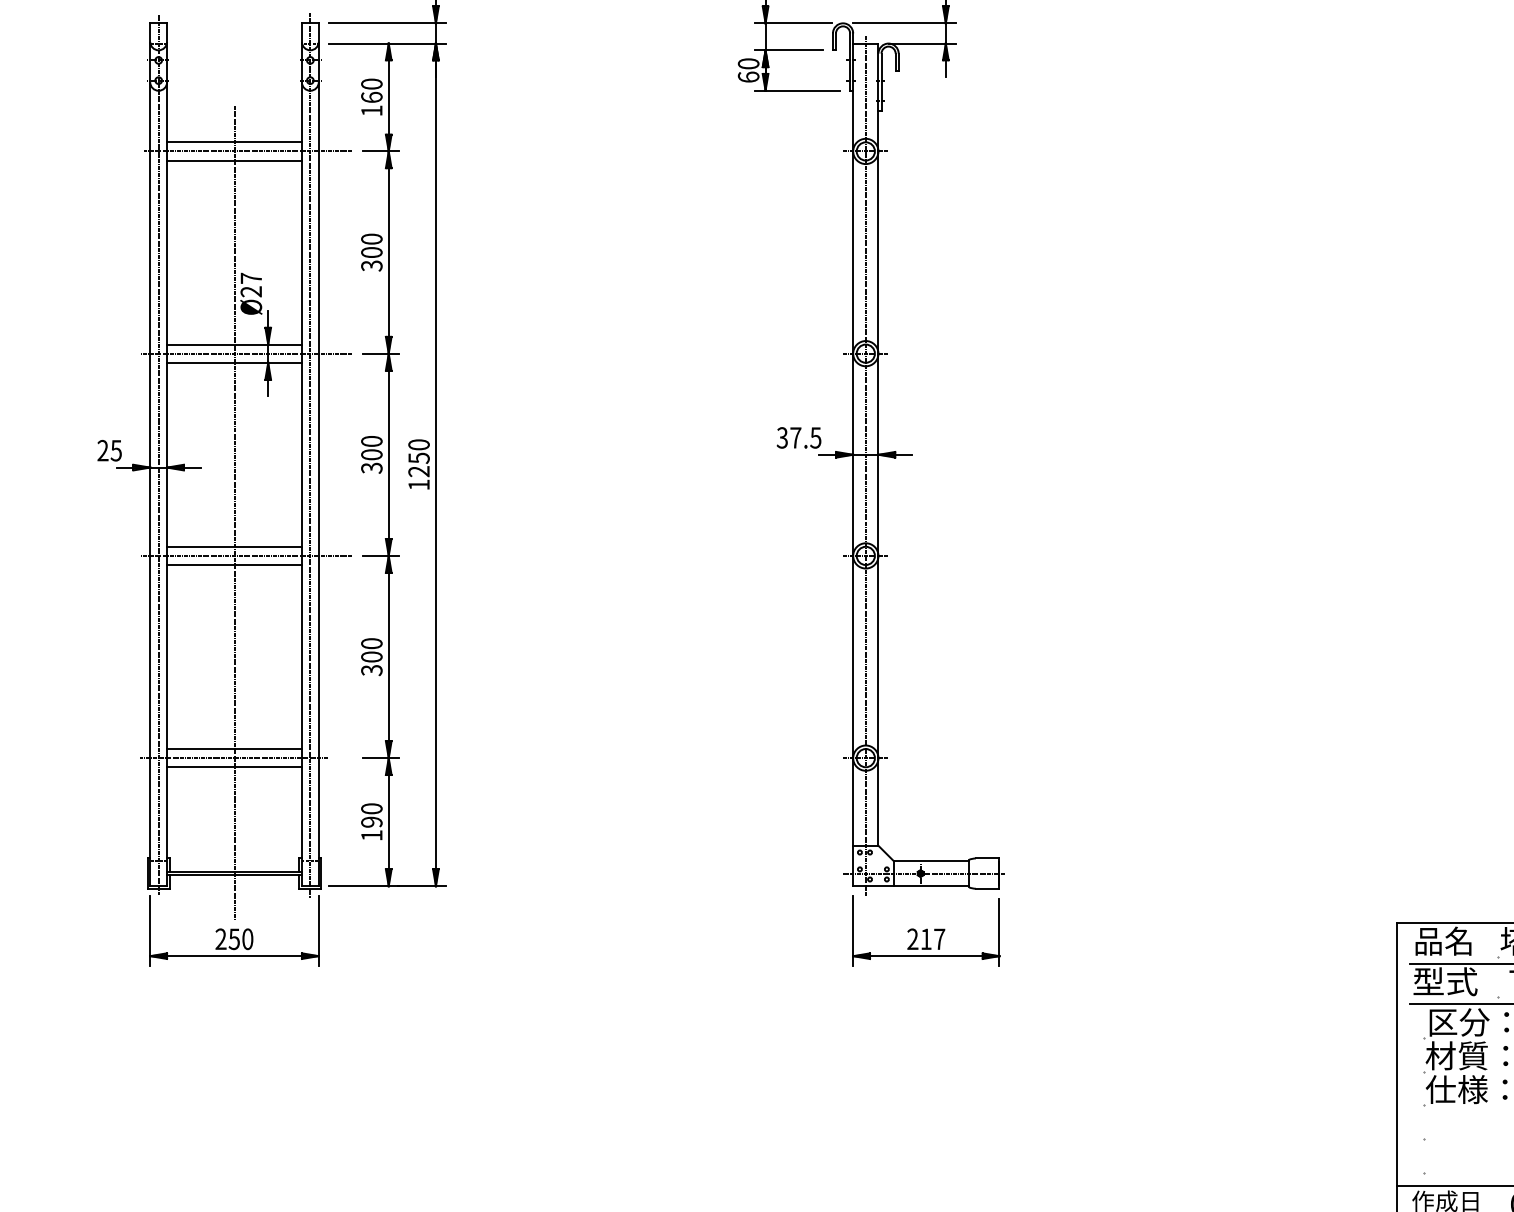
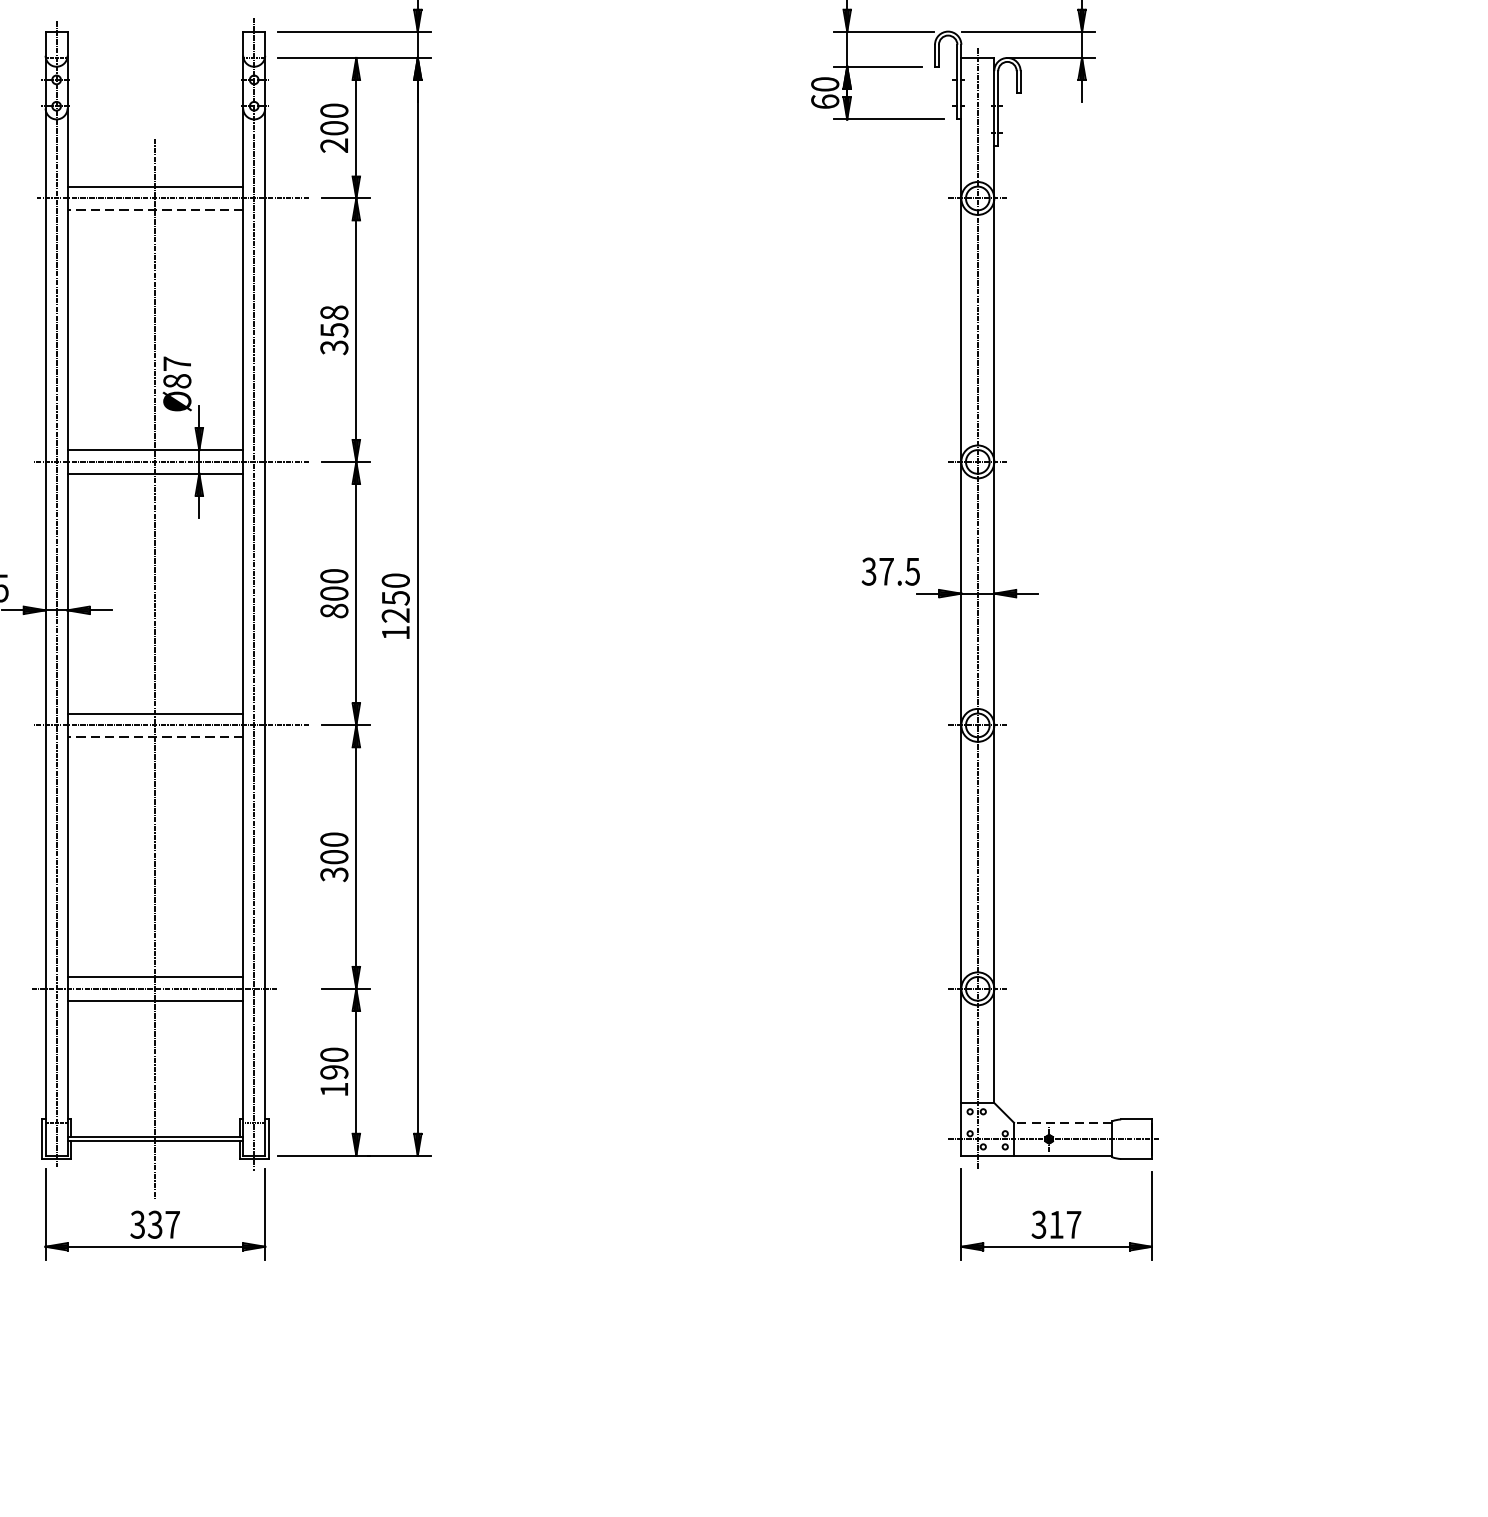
text: (371, 103) -> (333, 136), 160 -> 200
line: (234, 160) -> (155, 210), solid -> dashed
text: (371, 245) -> (333, 321), 300 -> 358
text: (251, 291) -> (177, 380), Ø27 -> Ø87
text: (371, 467) -> (333, 610), 300 -> 800
line: (234, 565) -> (155, 737), solid -> dashed
line: (931, 860) -> (1063, 1122), solid -> dashed
text: (234, 939) -> (155, 1225), 250 -> 337
text: (912, 939) -> (1038, 1225), 217 -> 317

